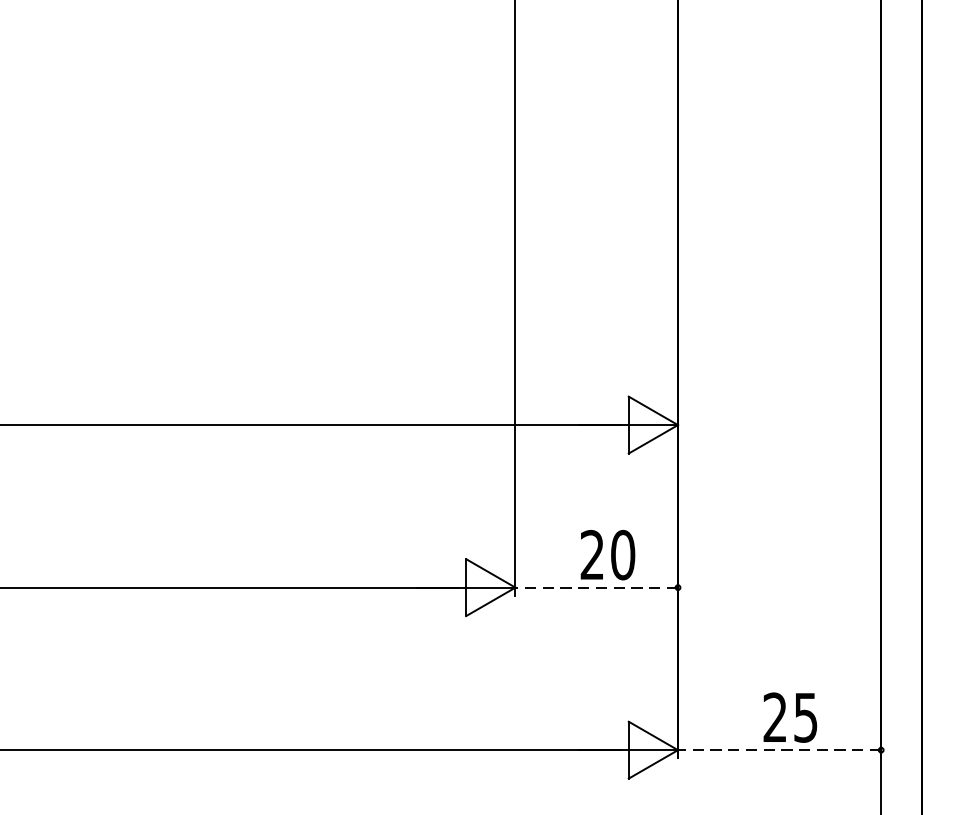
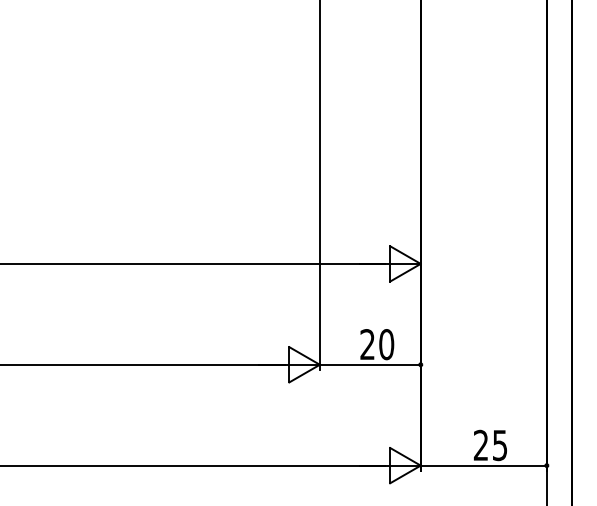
line: (595, 587) -> (369, 364), dashed -> solid
line: (779, 749) -> (483, 465), dashed -> solid

